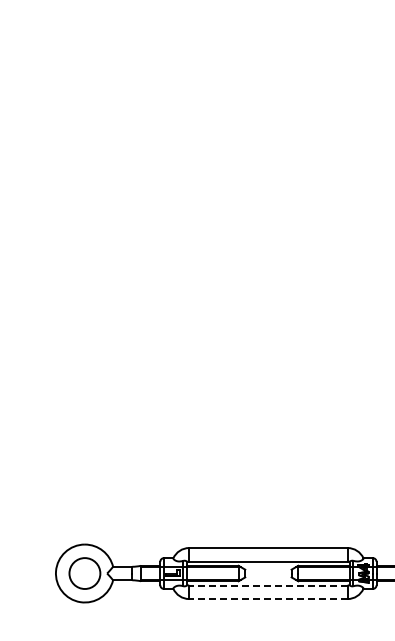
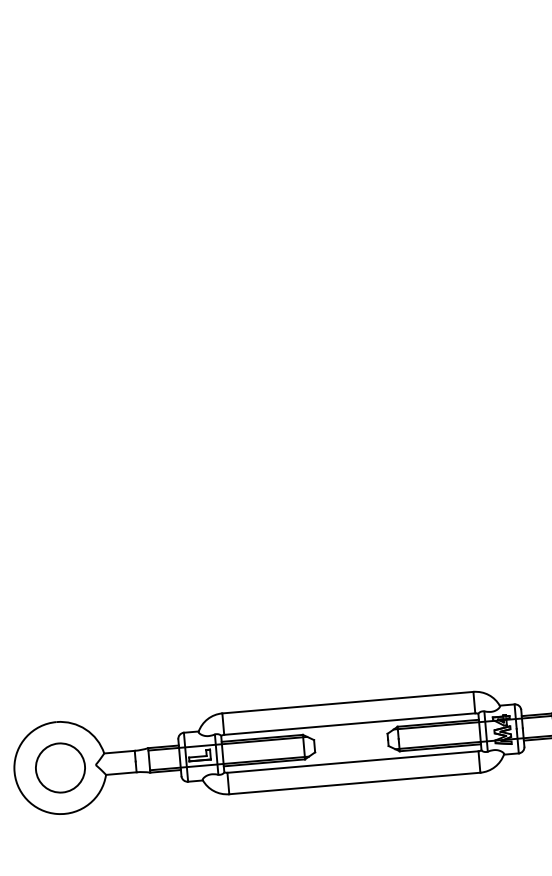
line: (267, 585) -> (351, 762), dashed -> solid
line: (267, 599) -> (353, 784), dashed -> solid

